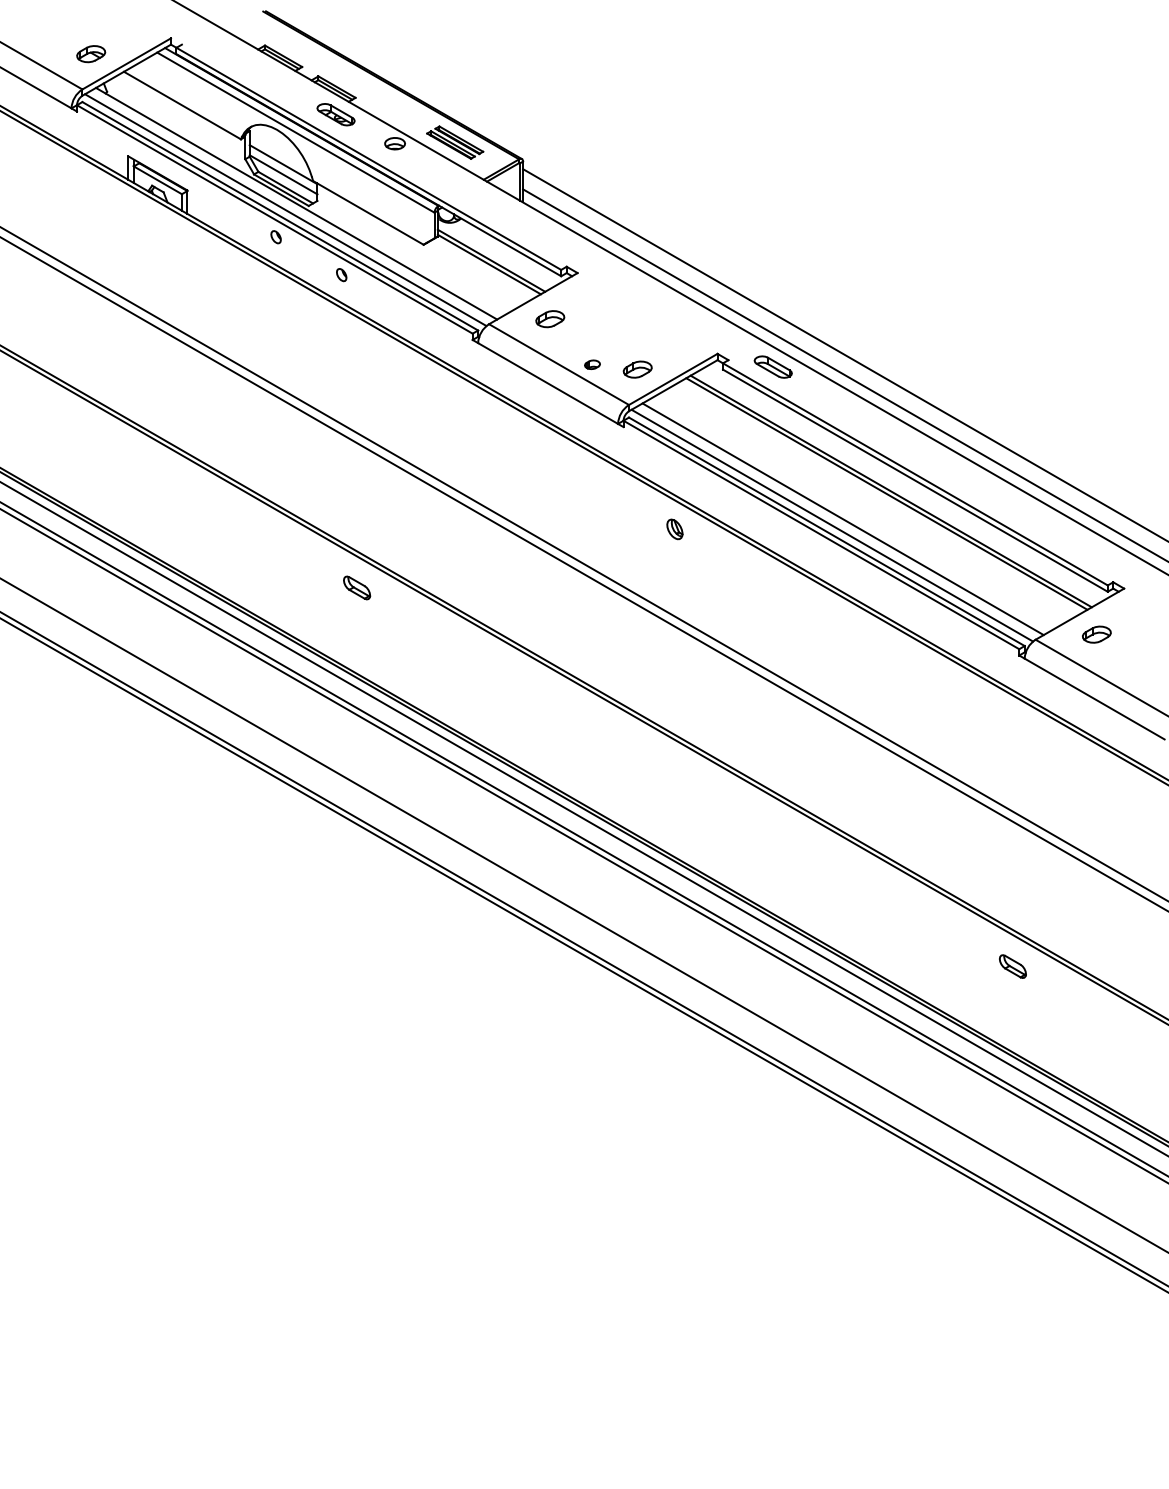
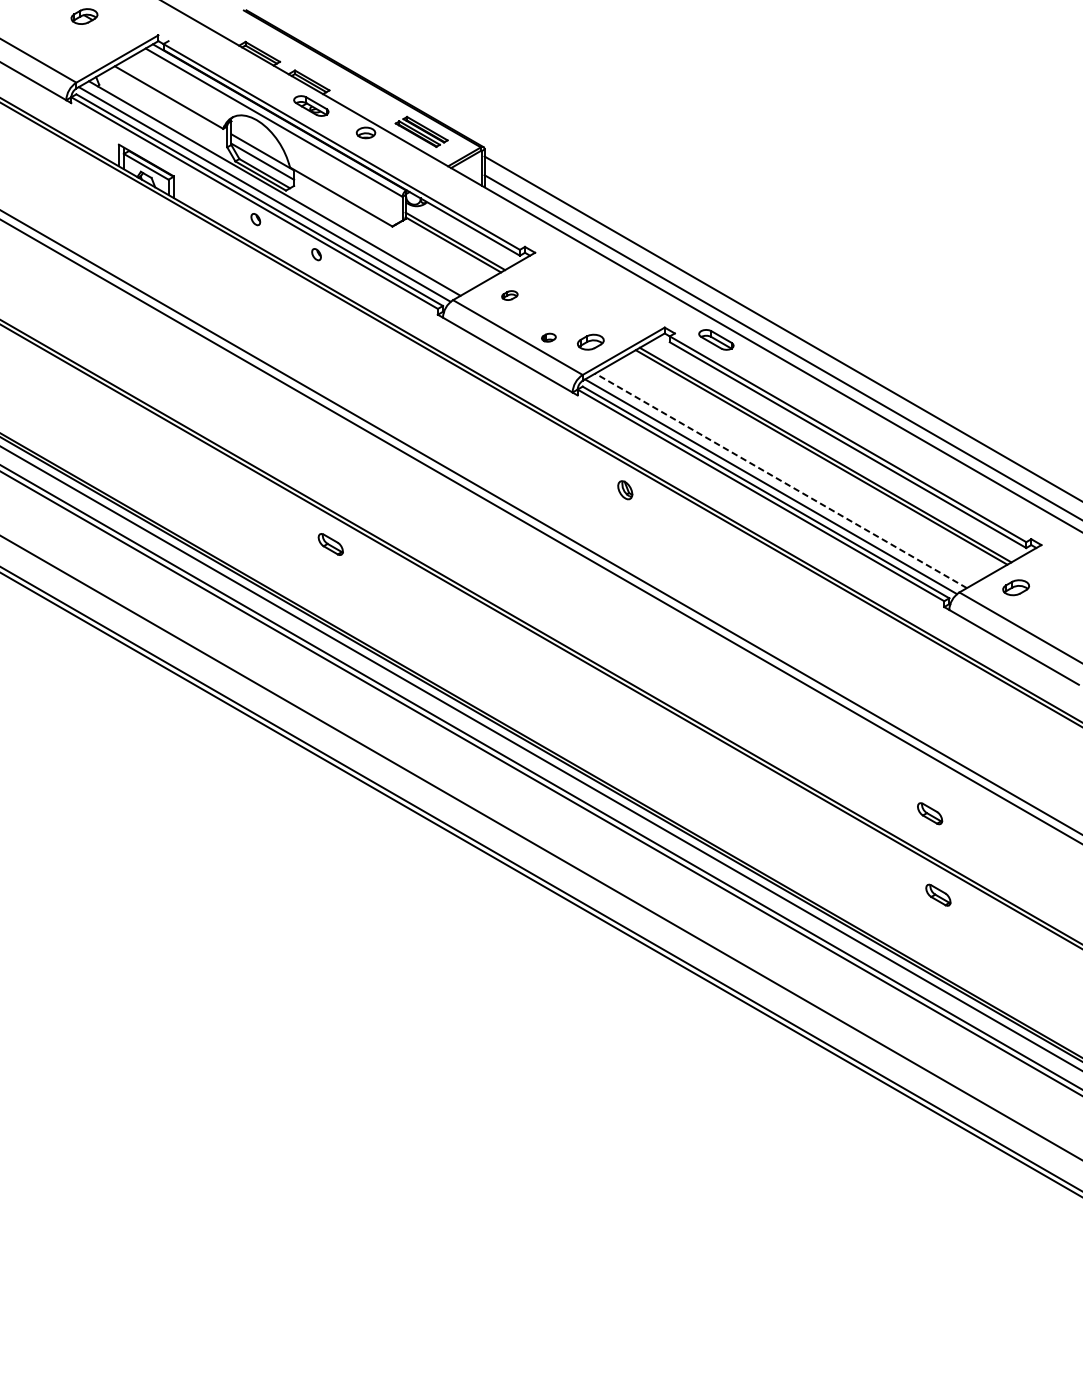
part: (91, 54) -> (84, 16), moved
part: (550, 319) -> (510, 295), size x0.6
line: (843, 519) -> (781, 481), solid -> dashed
part: (1003, 878) -> (929, 813), added

